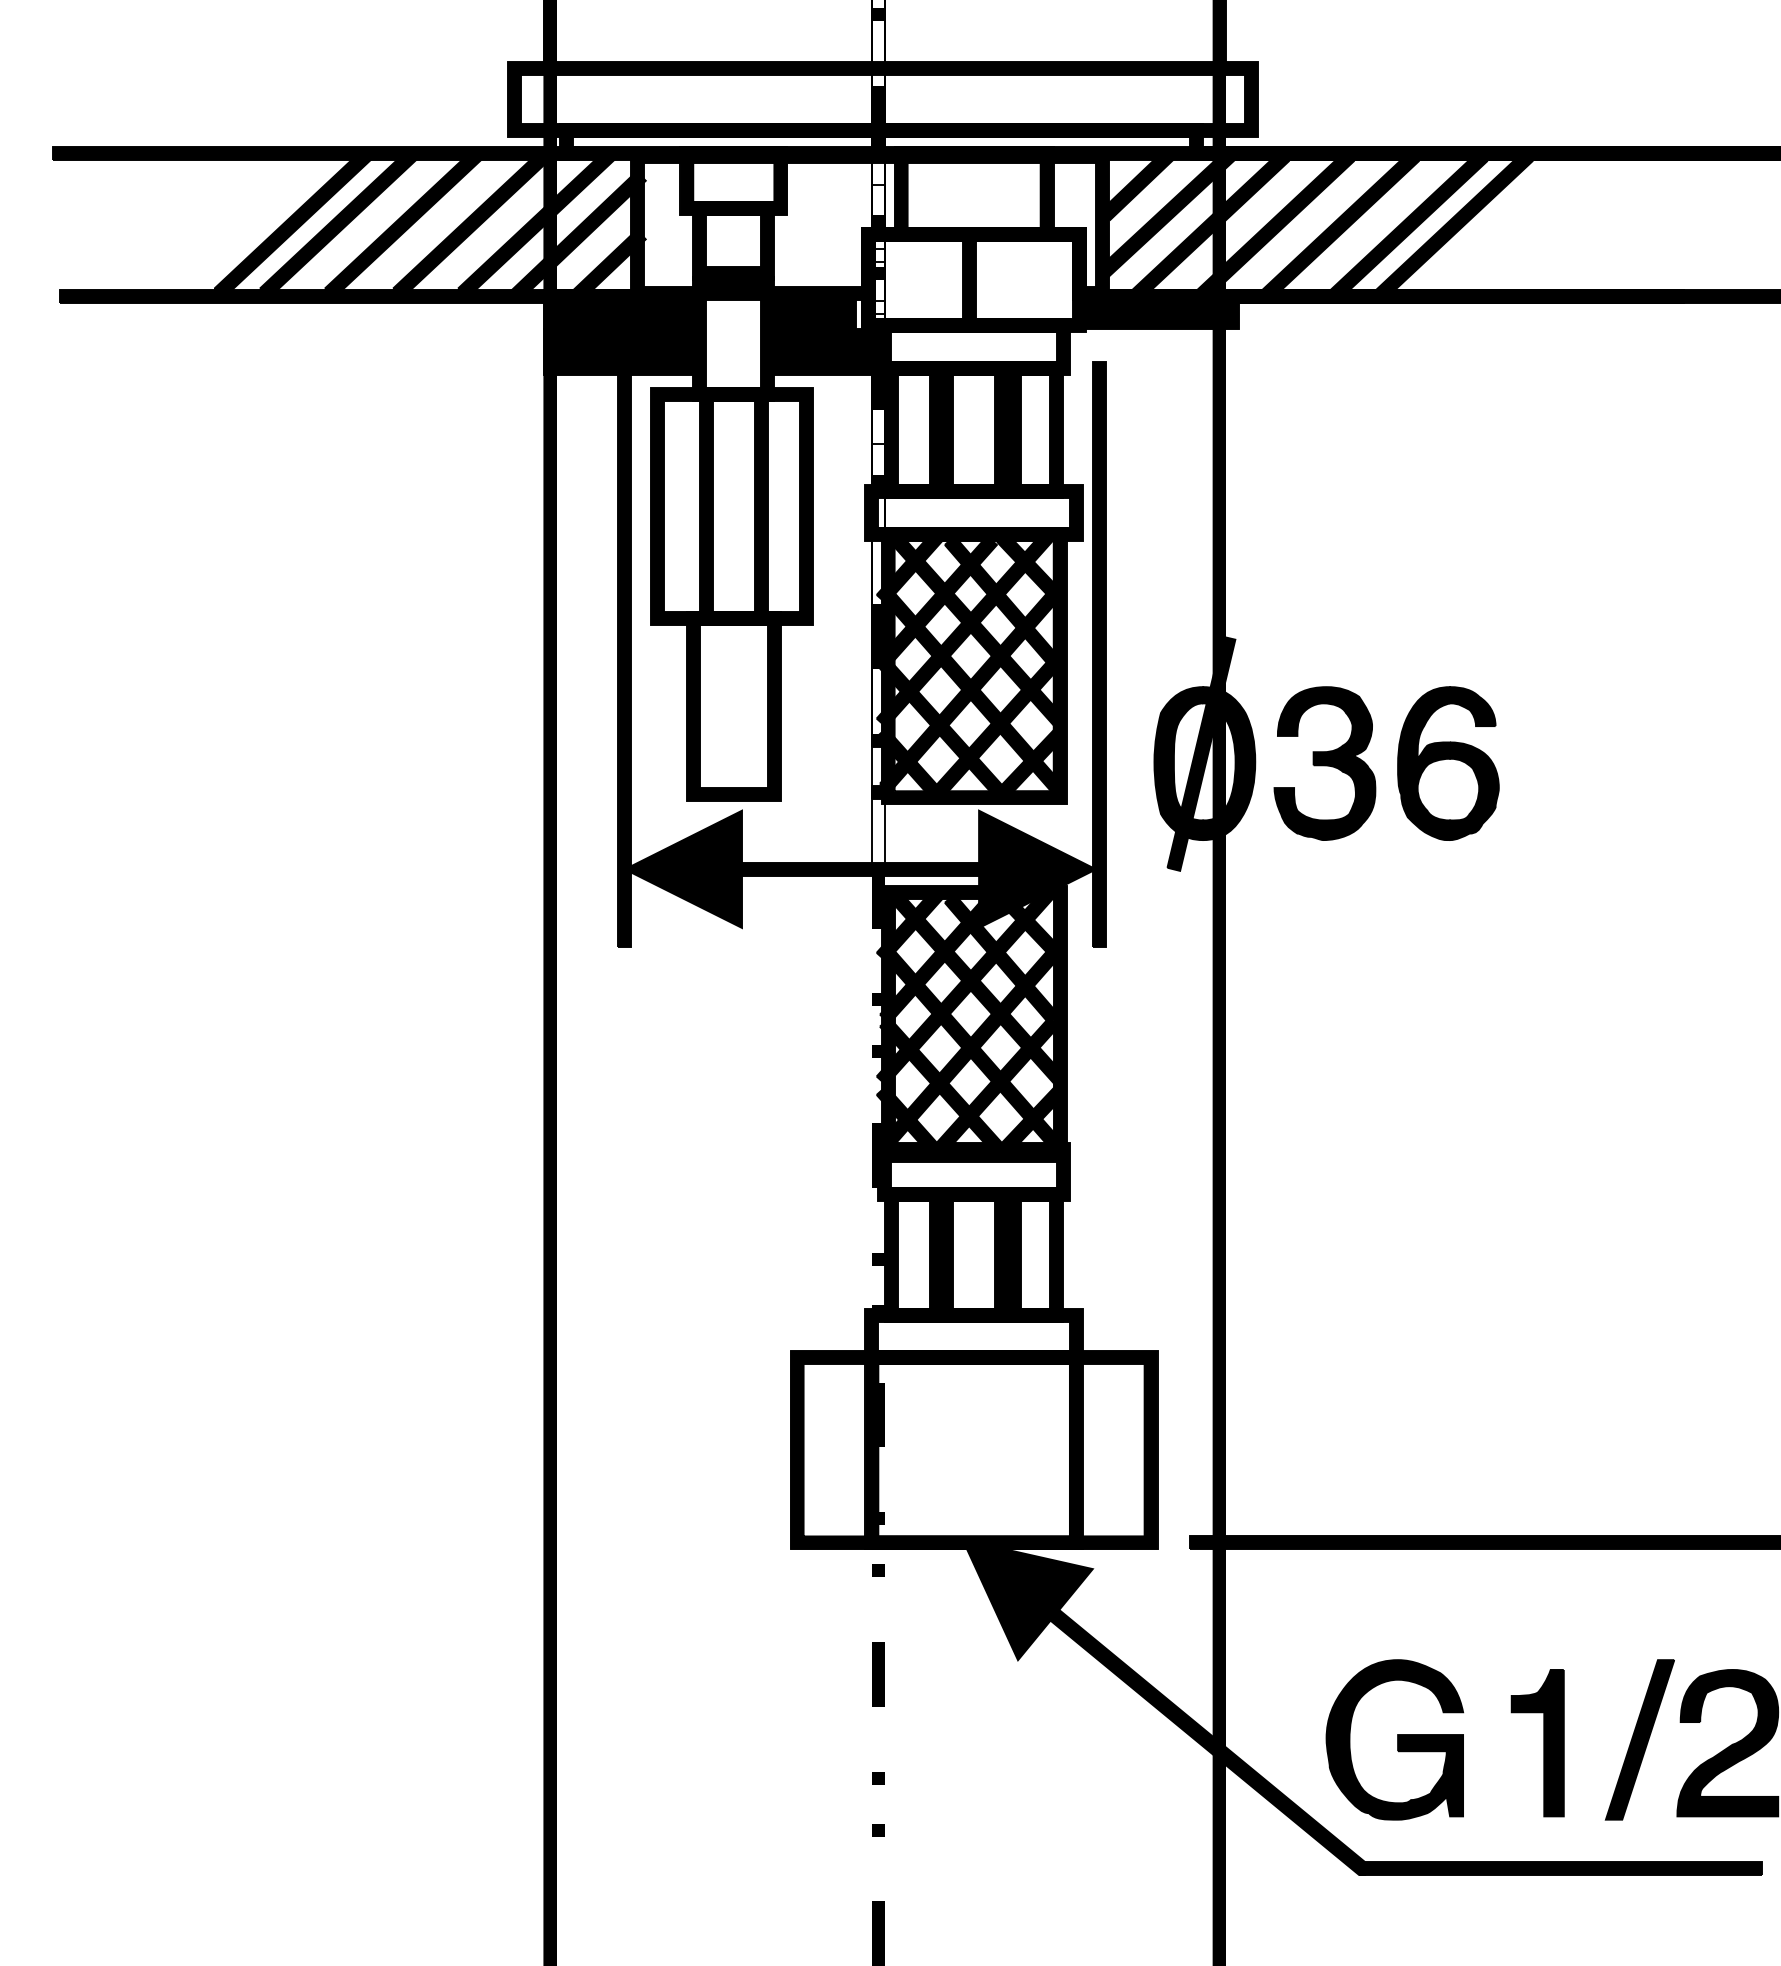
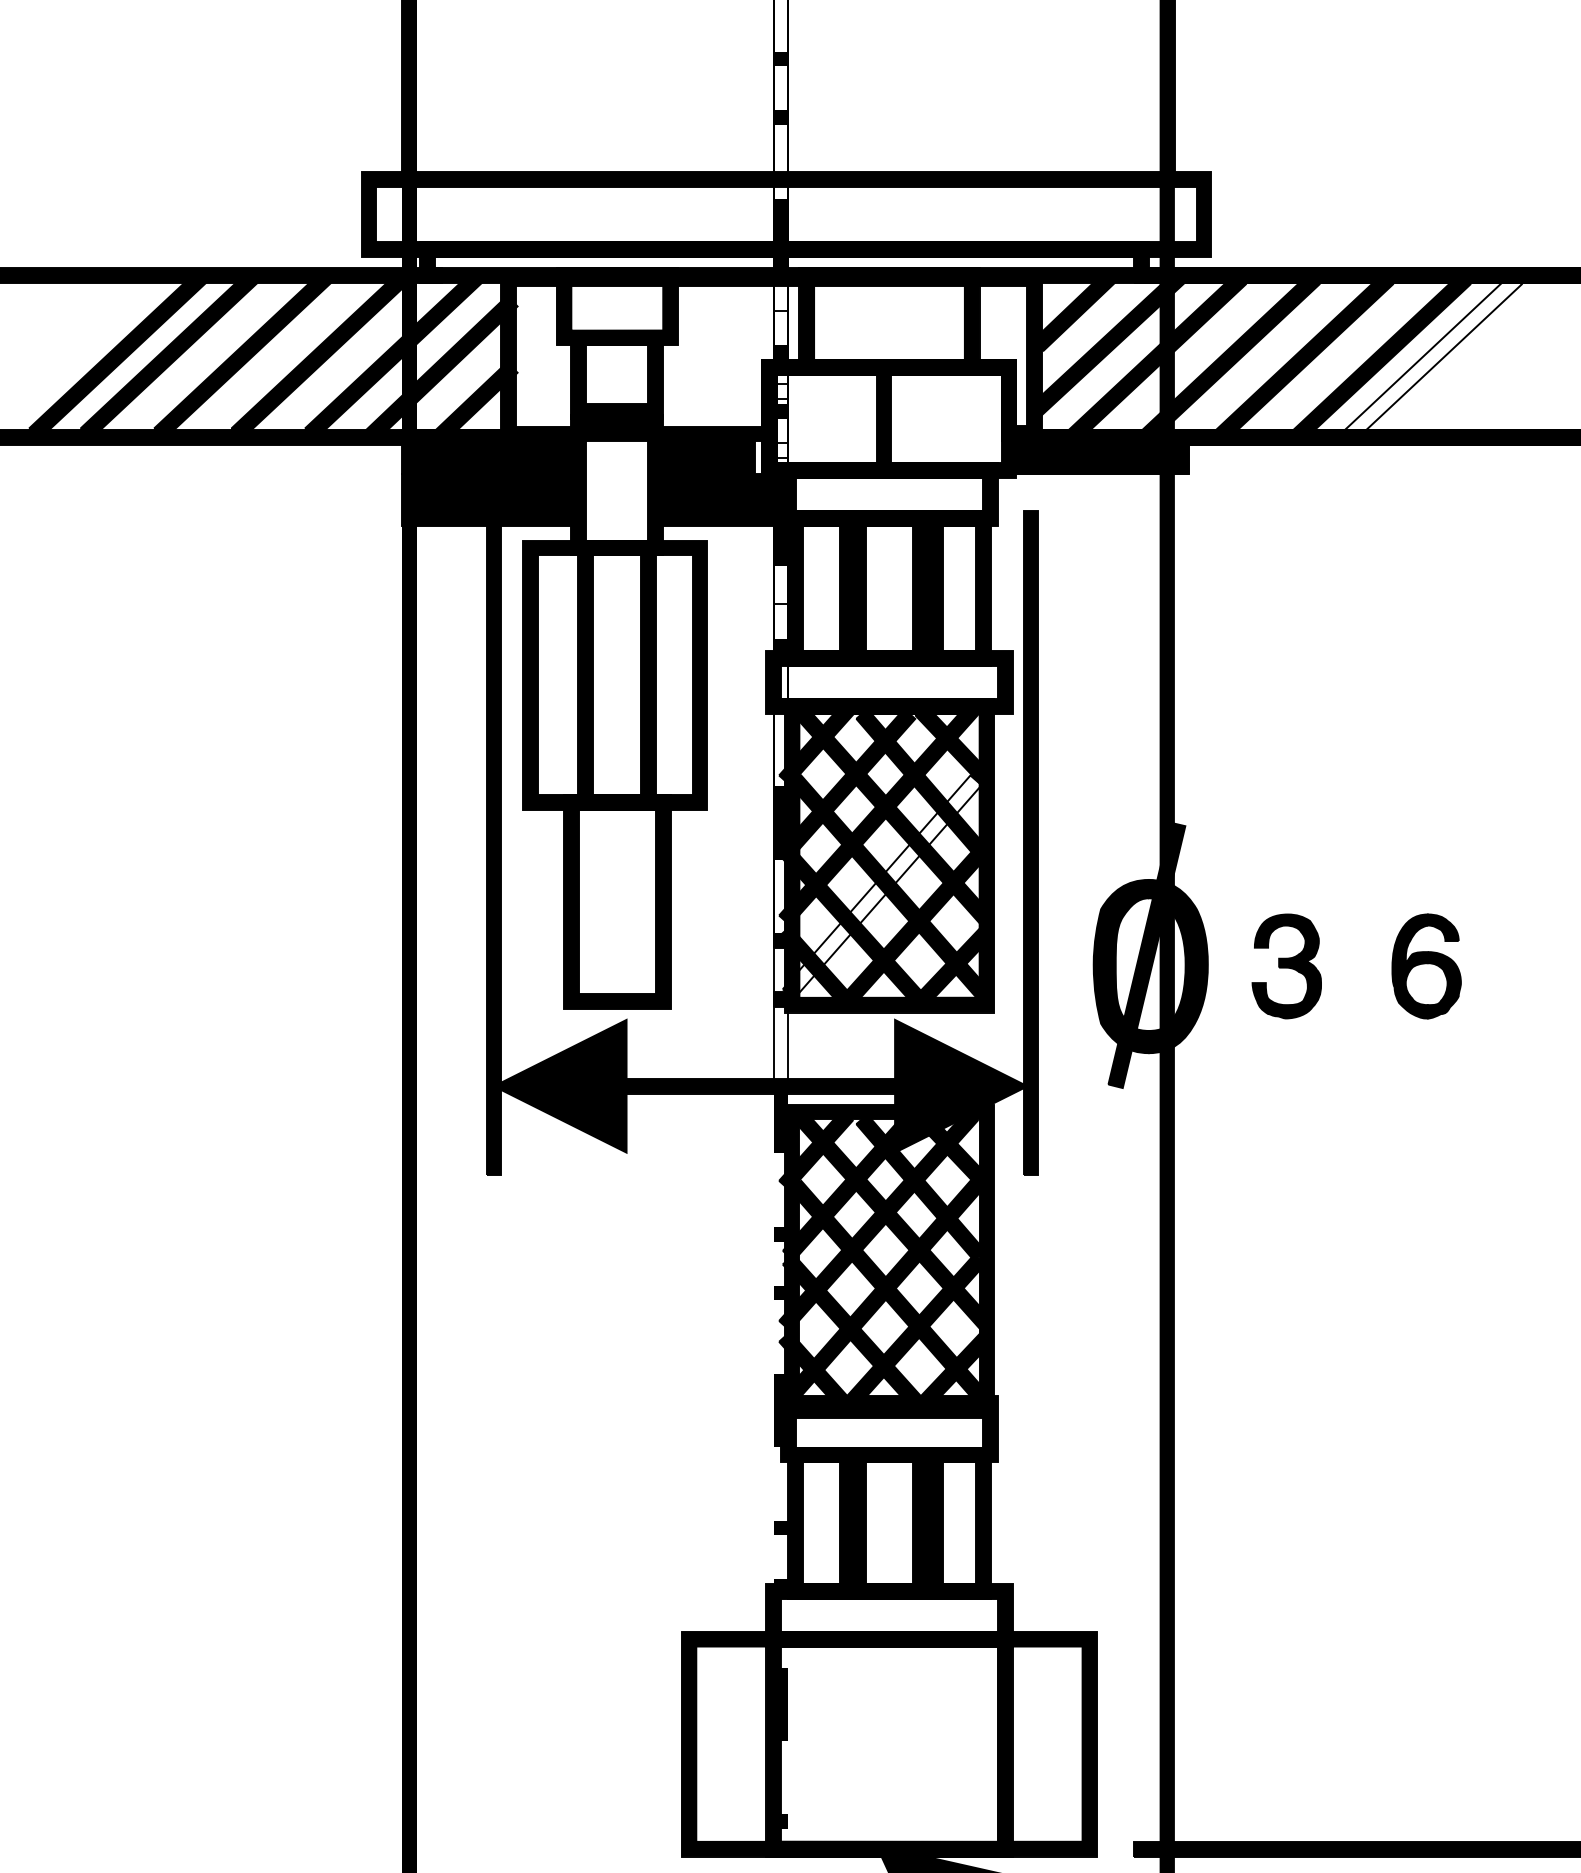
fill: (1453, 226) -> (1432, 358), removed
fill: (967, 693) -> (881, 887), removed
part: (1324, 763) -> (1286, 966), size x0.6
part: (1448, 763) -> (1426, 966), size x0.6

